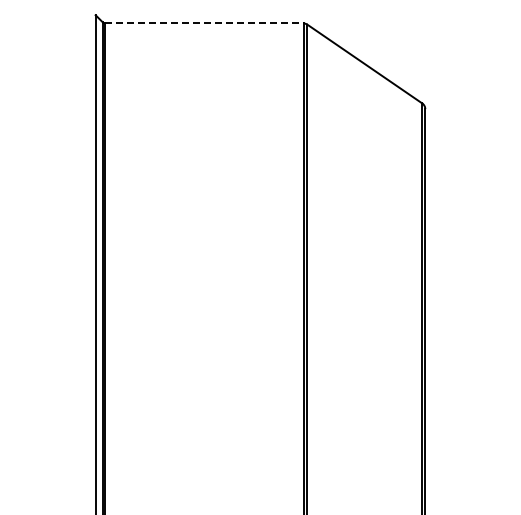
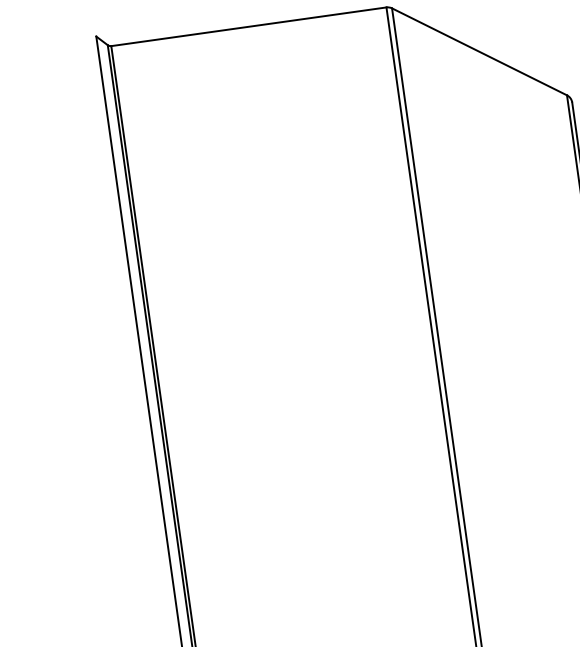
line: (204, 23) -> (248, 26), dashed -> solid

